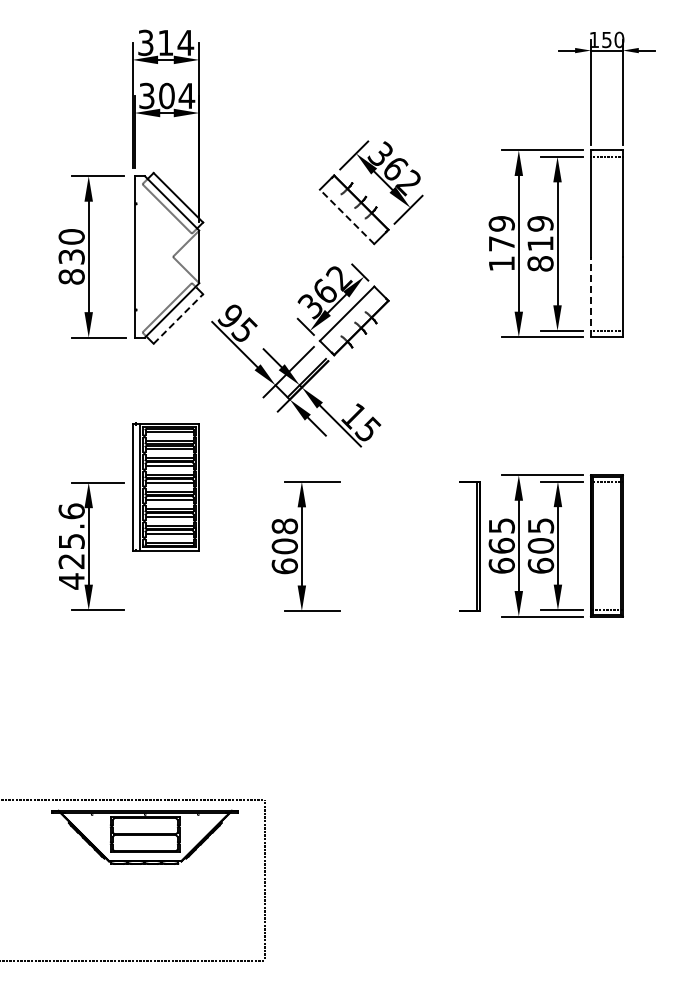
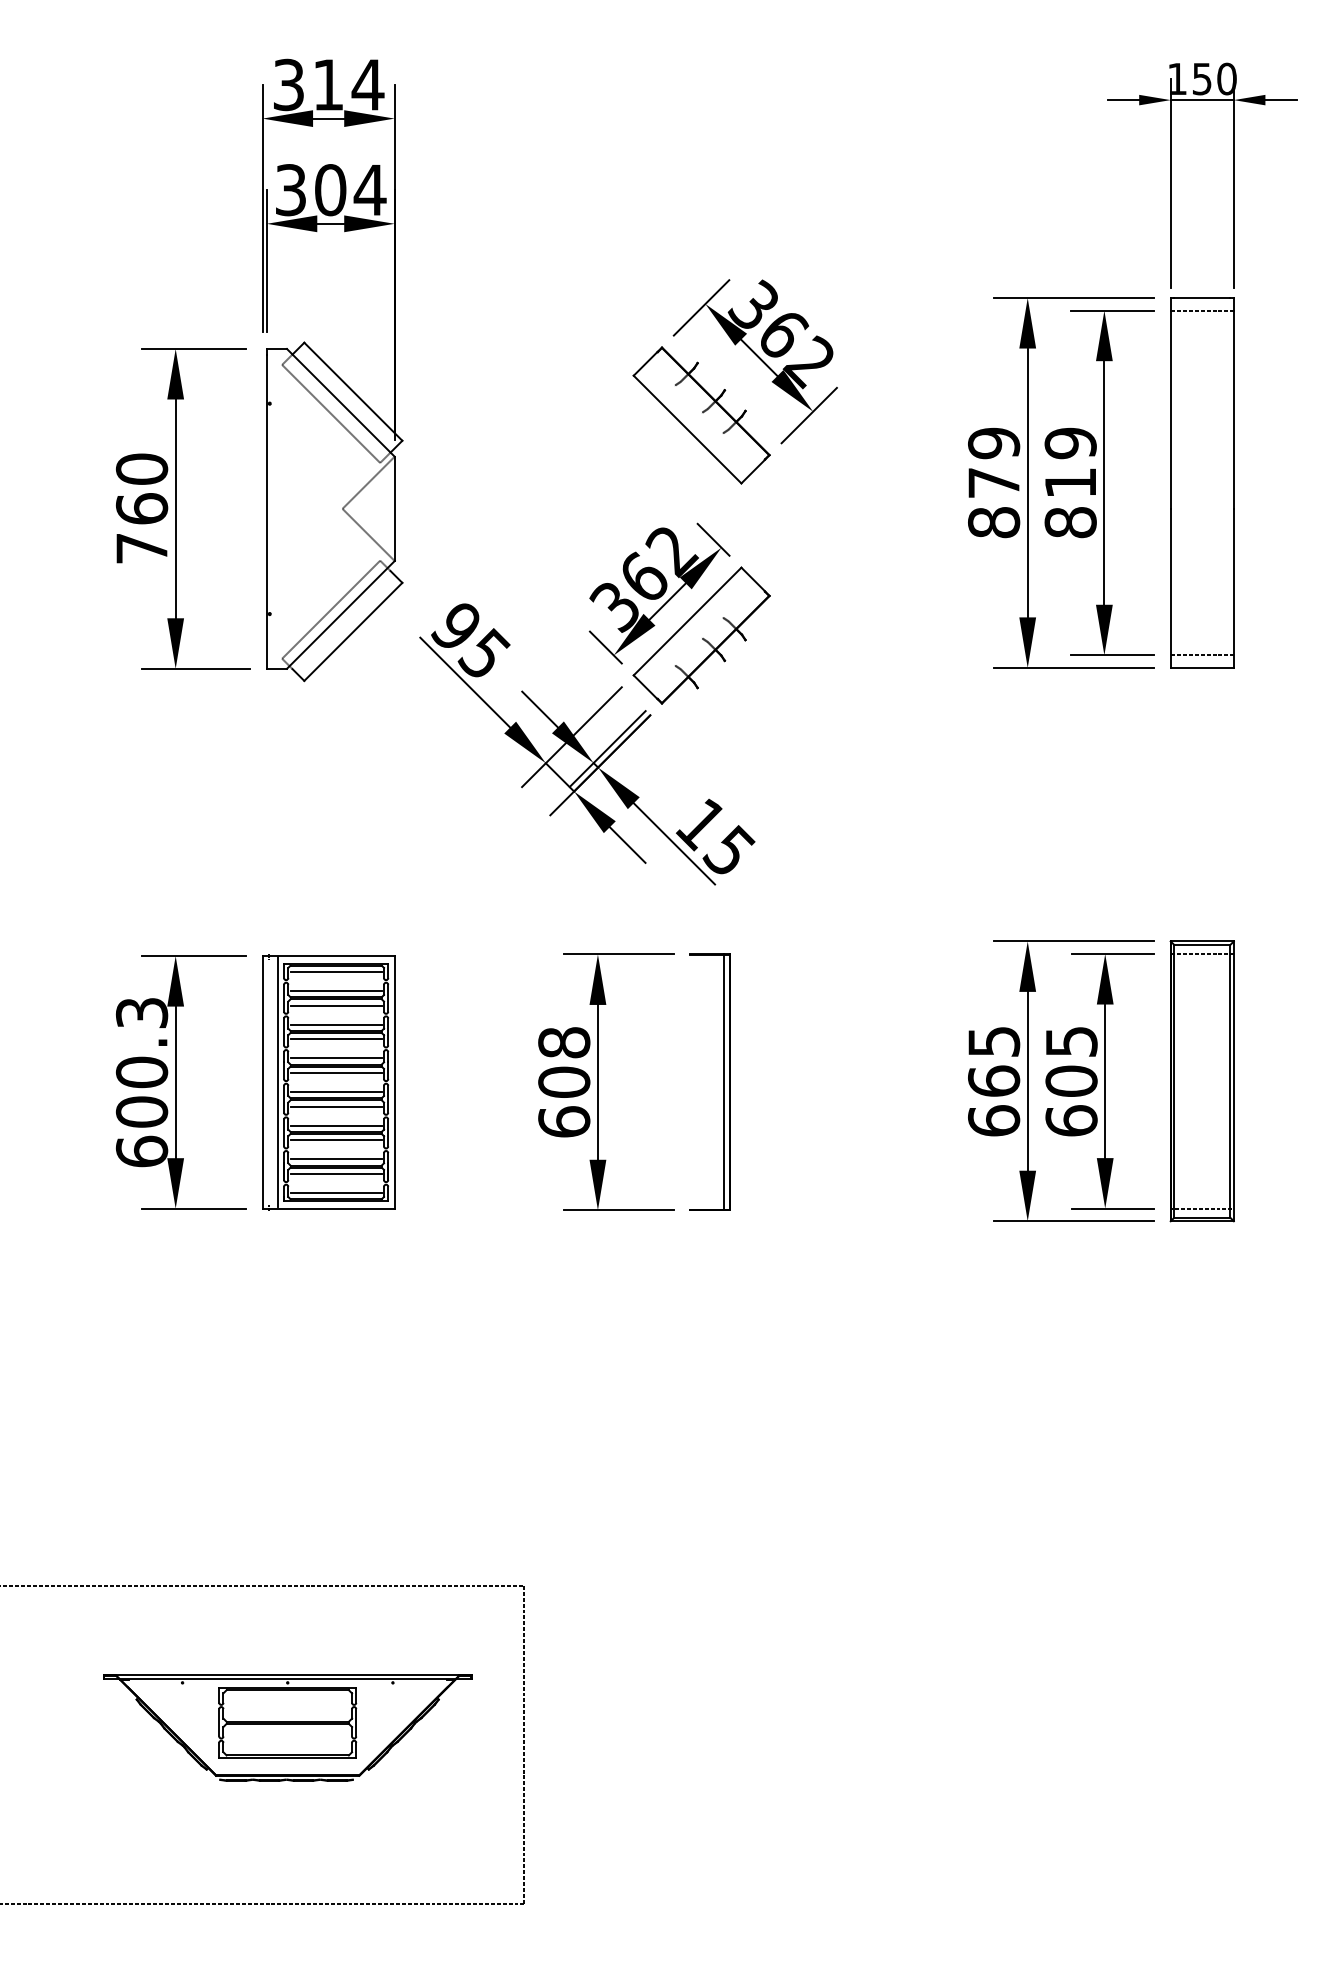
line: (346, 216) -> (686, 428), dashed -> solid
text: (501, 263) -> (993, 521), 179 -> 879
text: (71, 266) -> (141, 527), 830 -> 760
line: (591, 296) -> (1171, 587), dashed -> solid
line: (178, 319) -> (353, 632), dashed -> solid
part: (165, 486) -> (327, 1080), moved
text: (71, 546) -> (141, 1082), 425.6 -> 600.3
part: (476, 546) -> (723, 1082), moved
part: (144, 836) -> (286, 1726), moved

